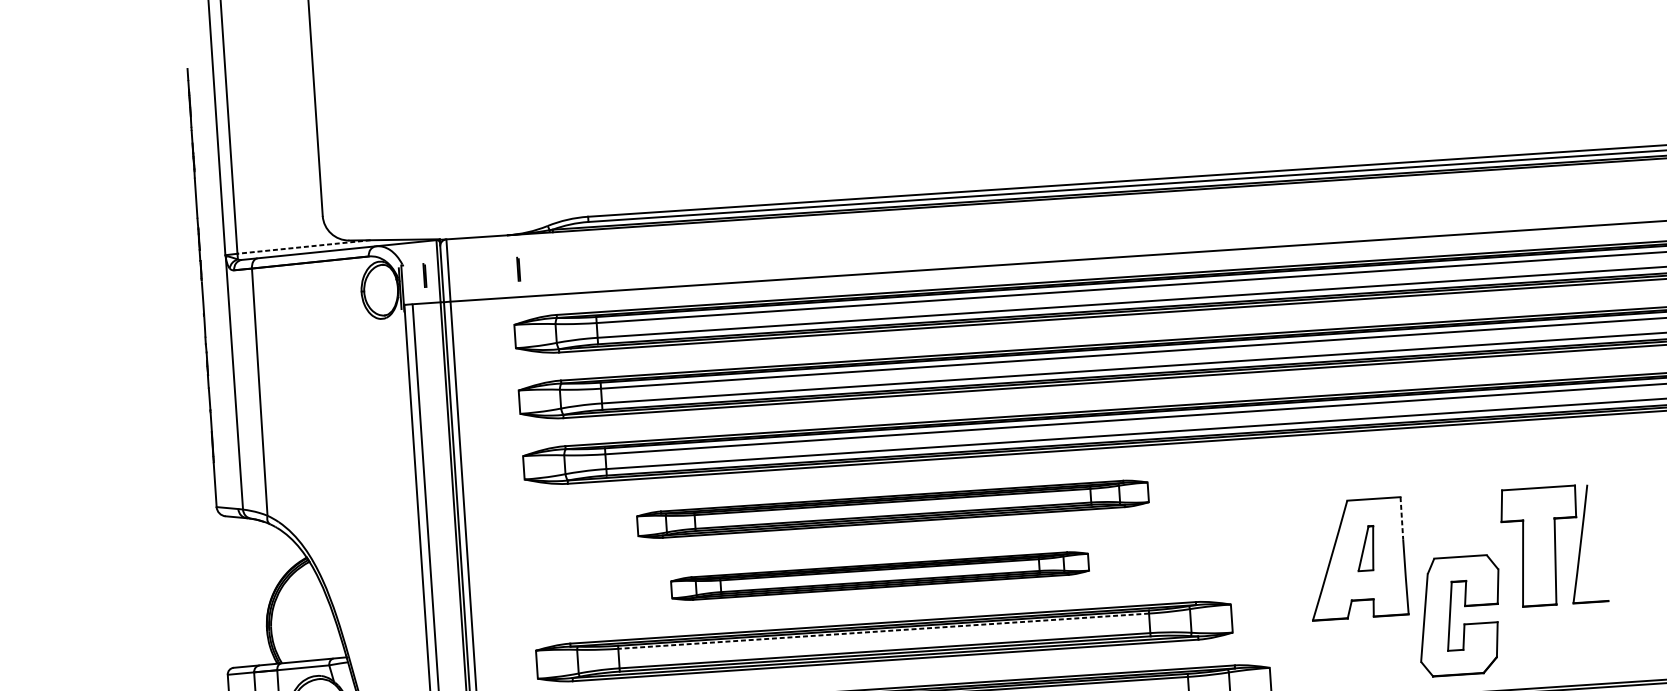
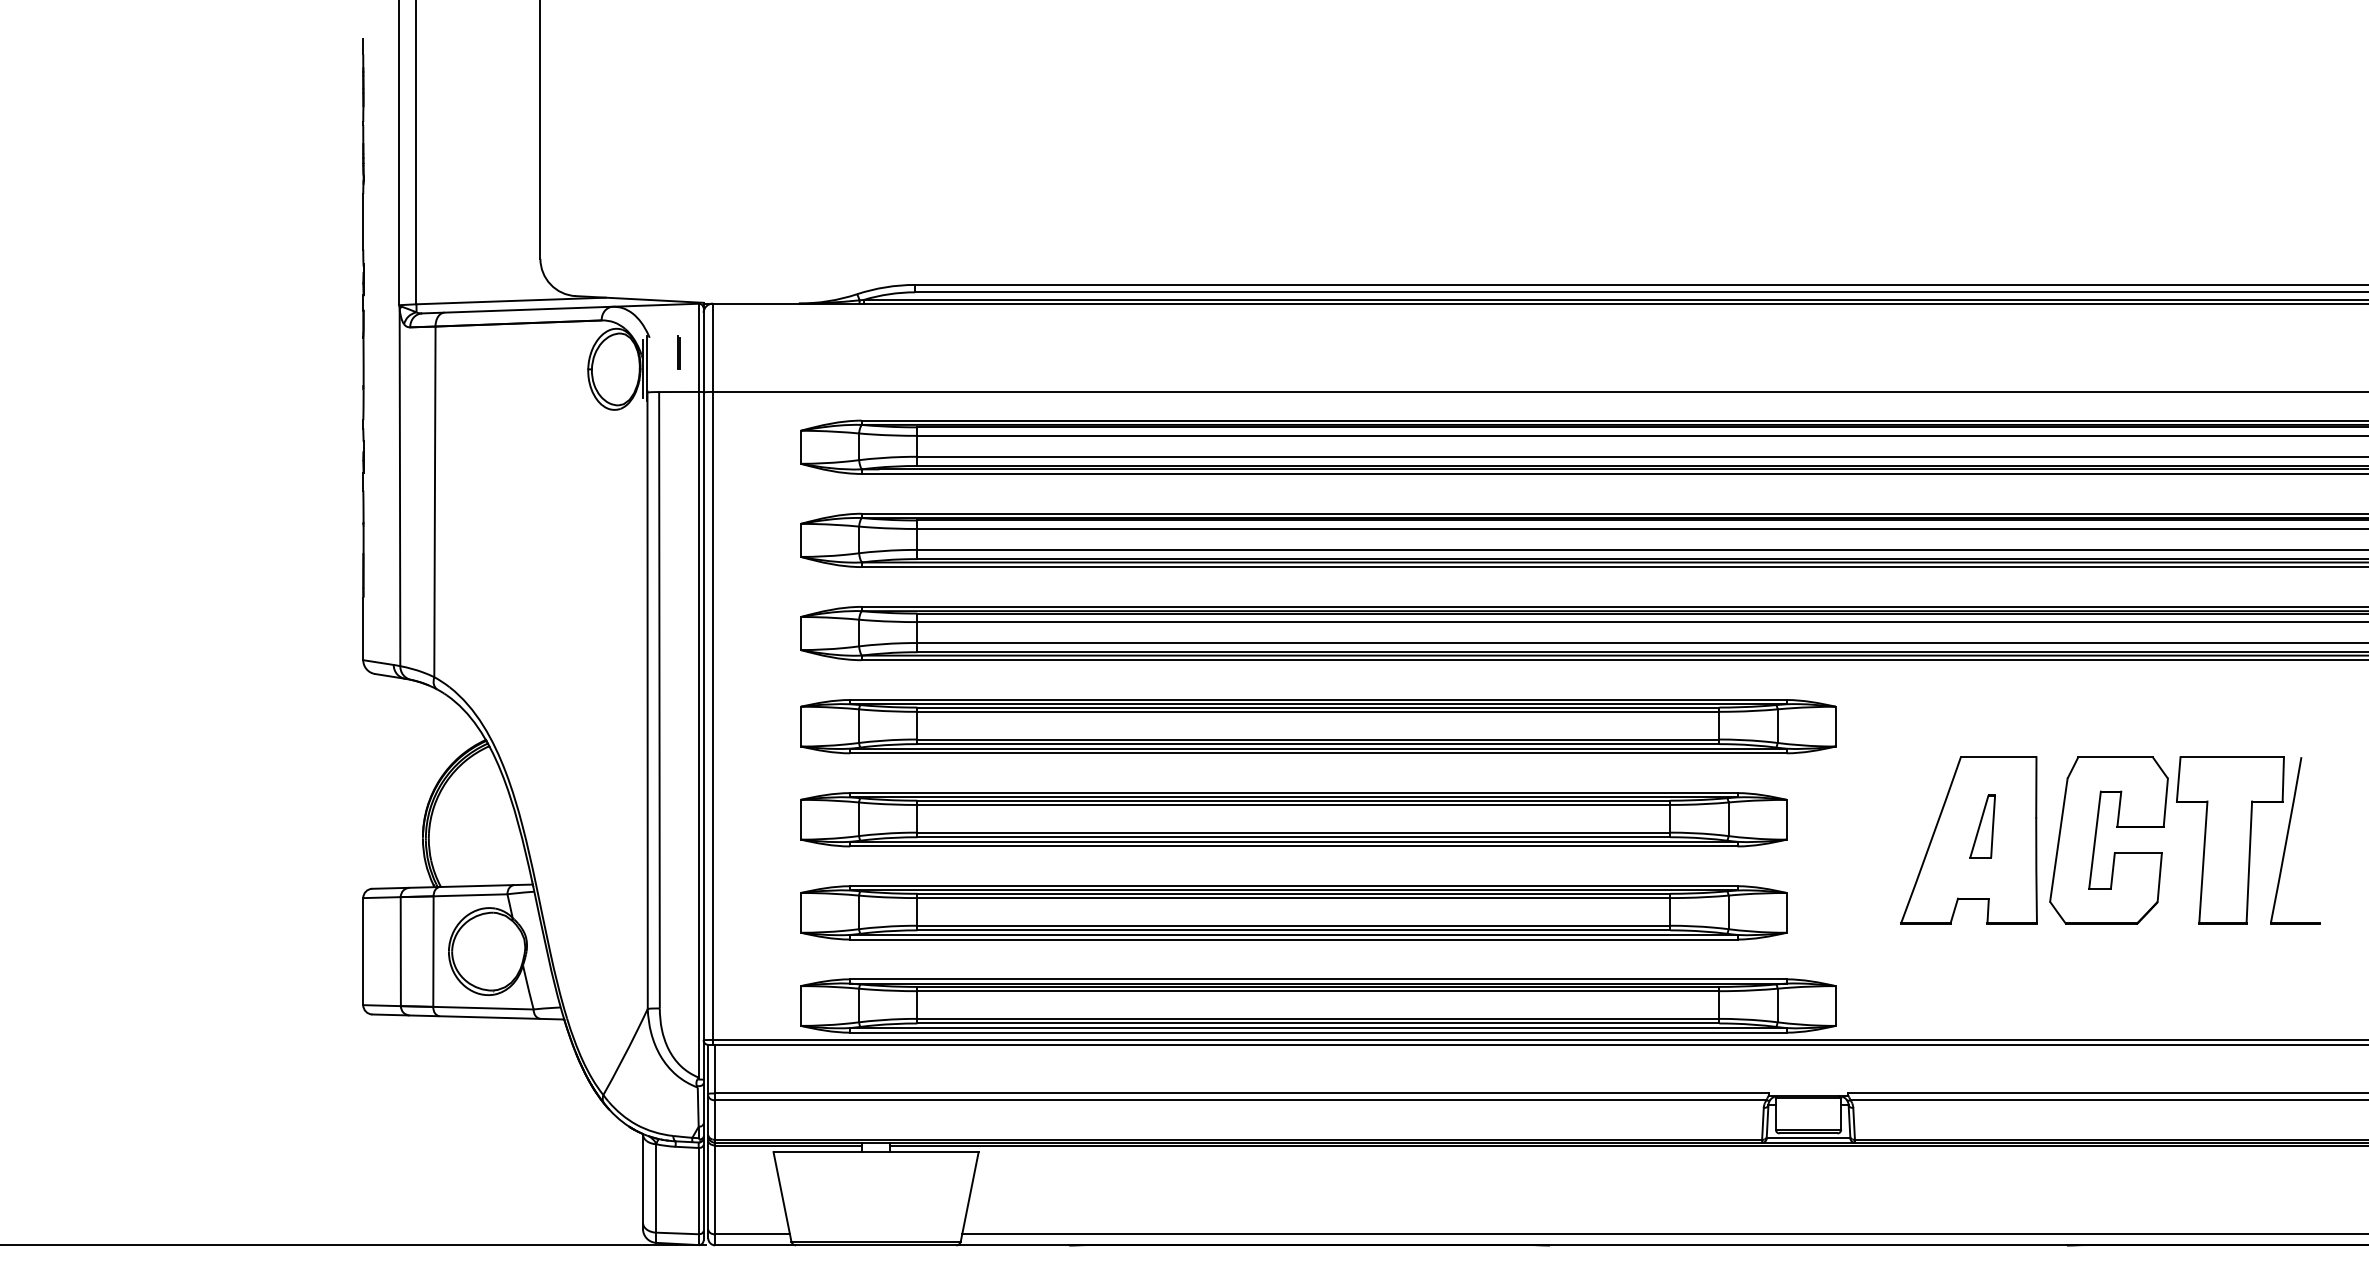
line: (304, 247) -> (511, 301), dashed -> solid
line: (518, 269) -> (811, 352), removed
part: (893, 509) -> (1318, 726), size x1.43
line: (1401, 518) -> (2036, 787), dashed -> solid
part: (879, 575) -> (1293, 819), size x1.67
part: (1450, 615) -> (2096, 838), moved
line: (883, 631) -> (1293, 898), dashed -> solid

